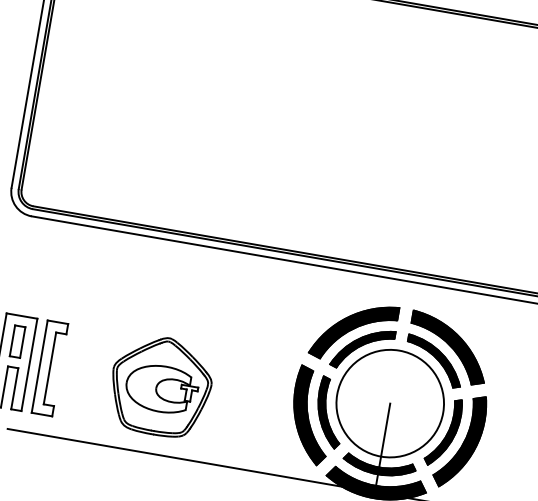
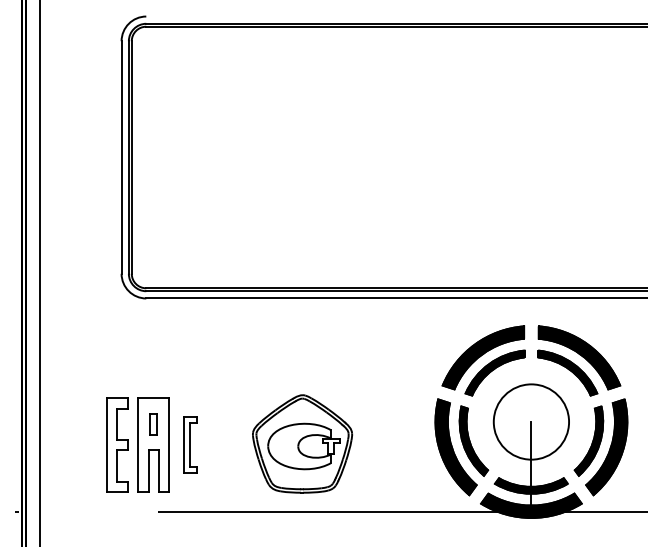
part: (17, 341) -> (153, 424), size x0.7
part: (50, 367) -> (190, 444), size x0.6
circle: (390, 403) -> (531, 421), size x0.7

